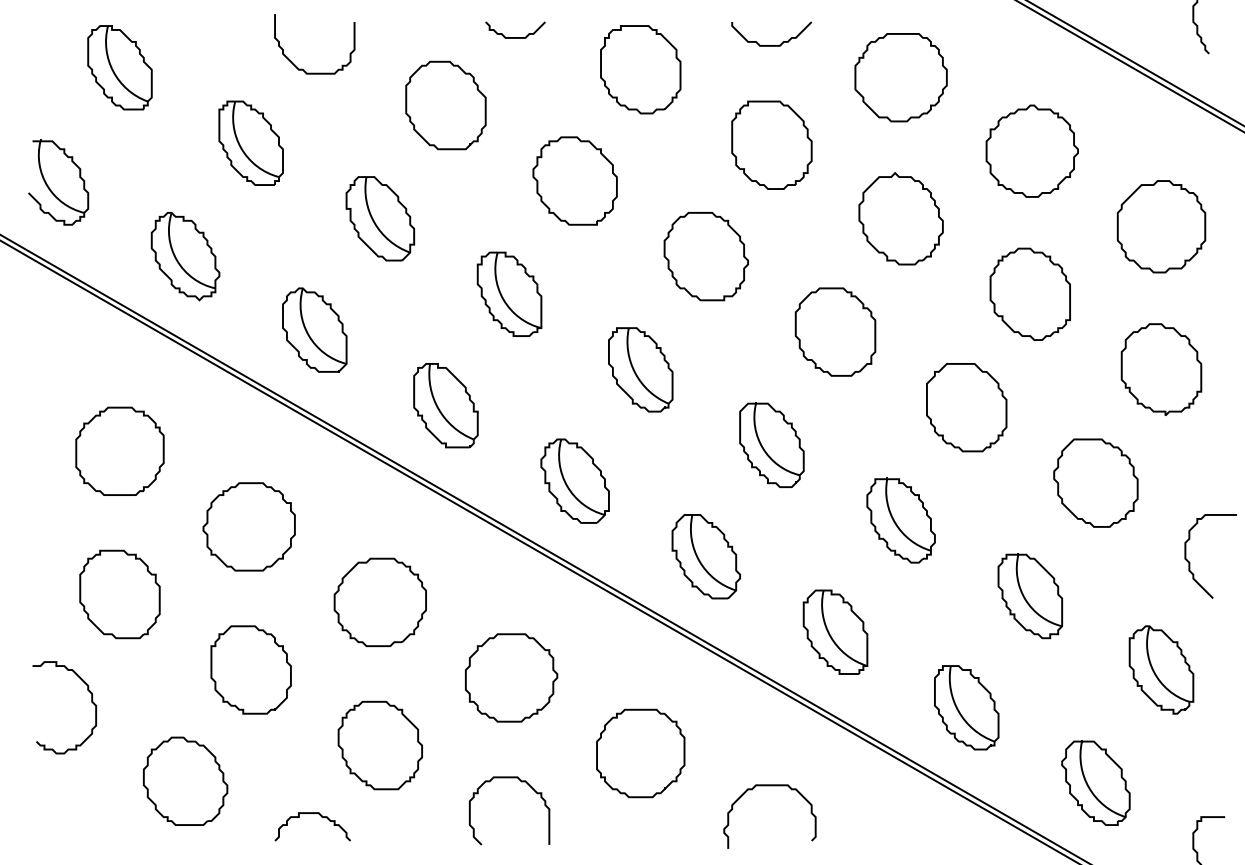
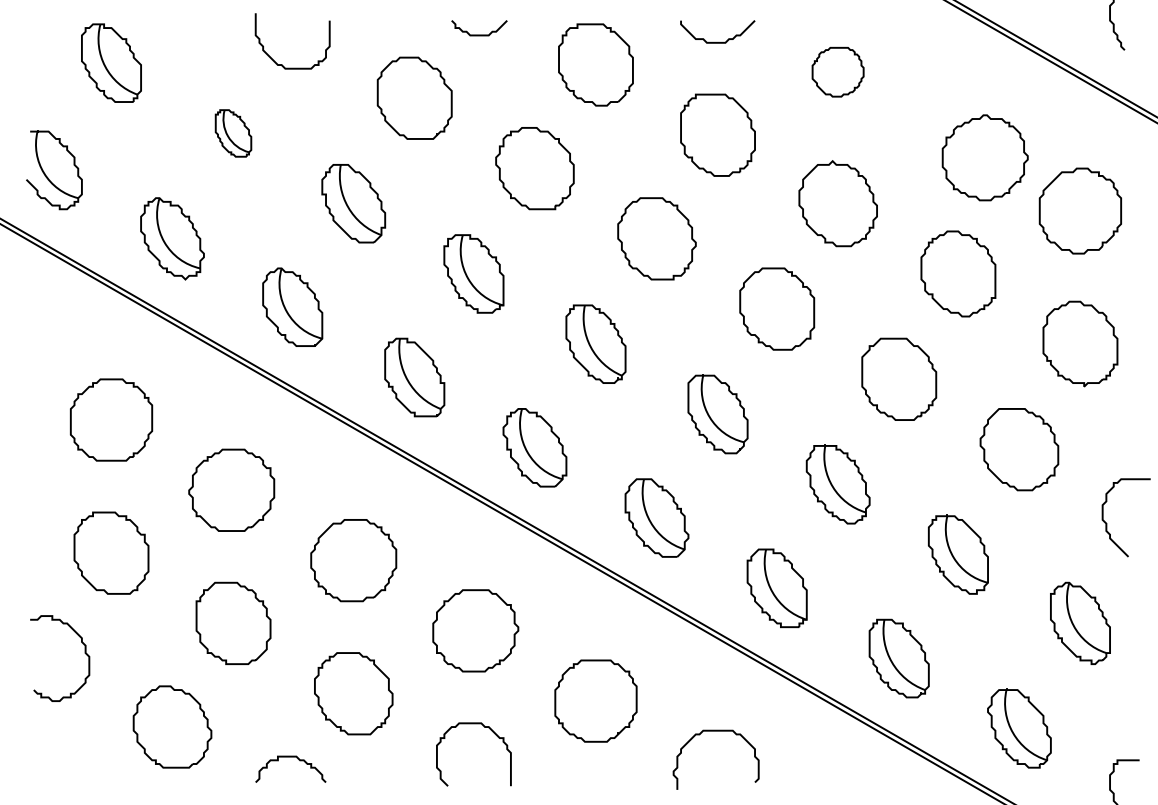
part: (900, 76) -> (837, 71), size x0.6
part: (251, 143) -> (233, 133), size x0.6
part: (1031, 150) -> (984, 157), moved

